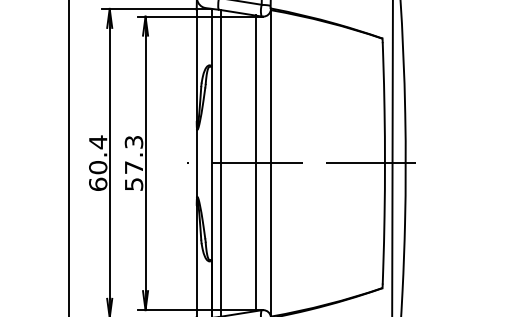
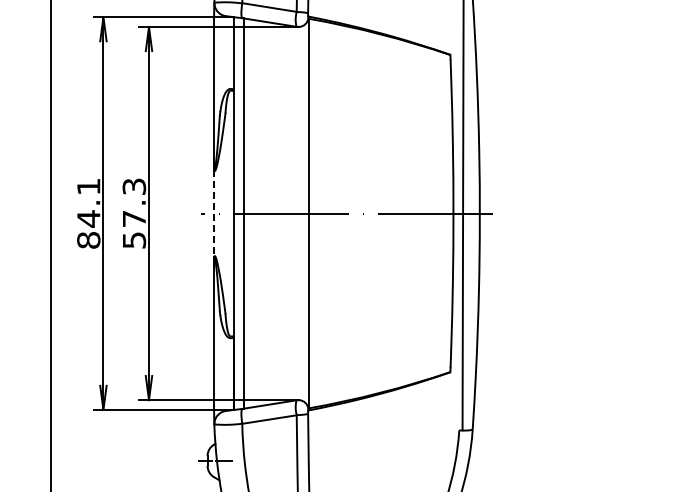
text: (97, 163) -> (88, 213), 60.4 -> 84.1
line: (197, 163) -> (214, 213), solid -> dashed
line: (256, 163) -> (289, 213), removed

